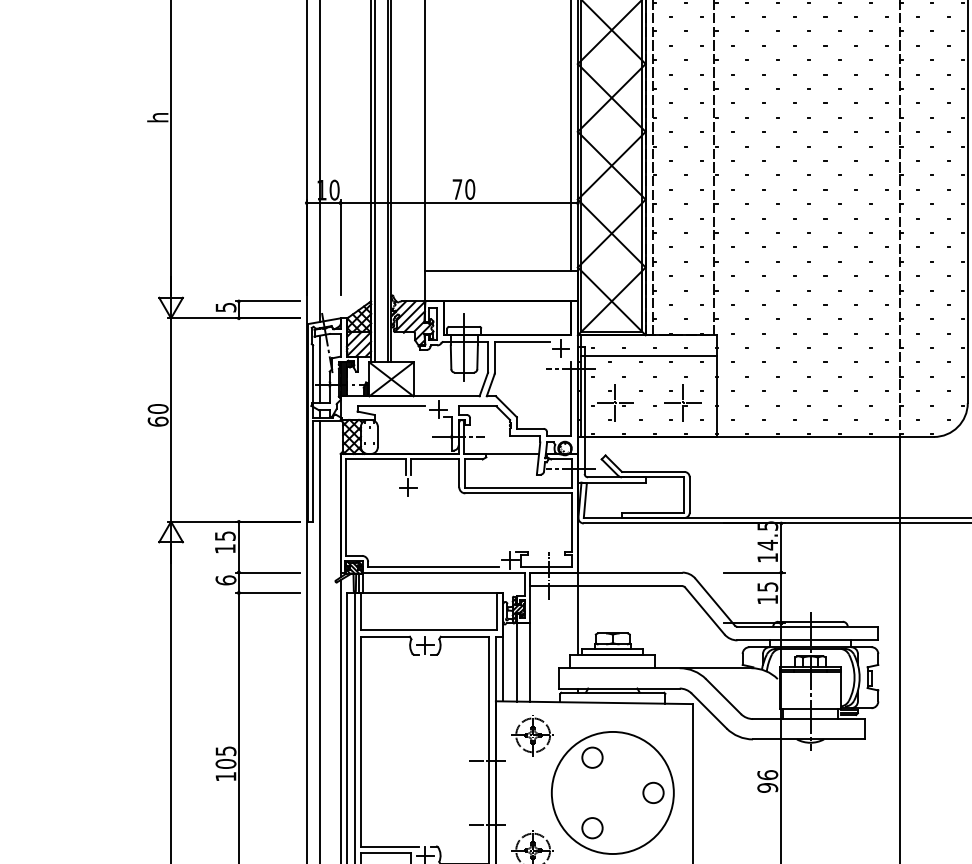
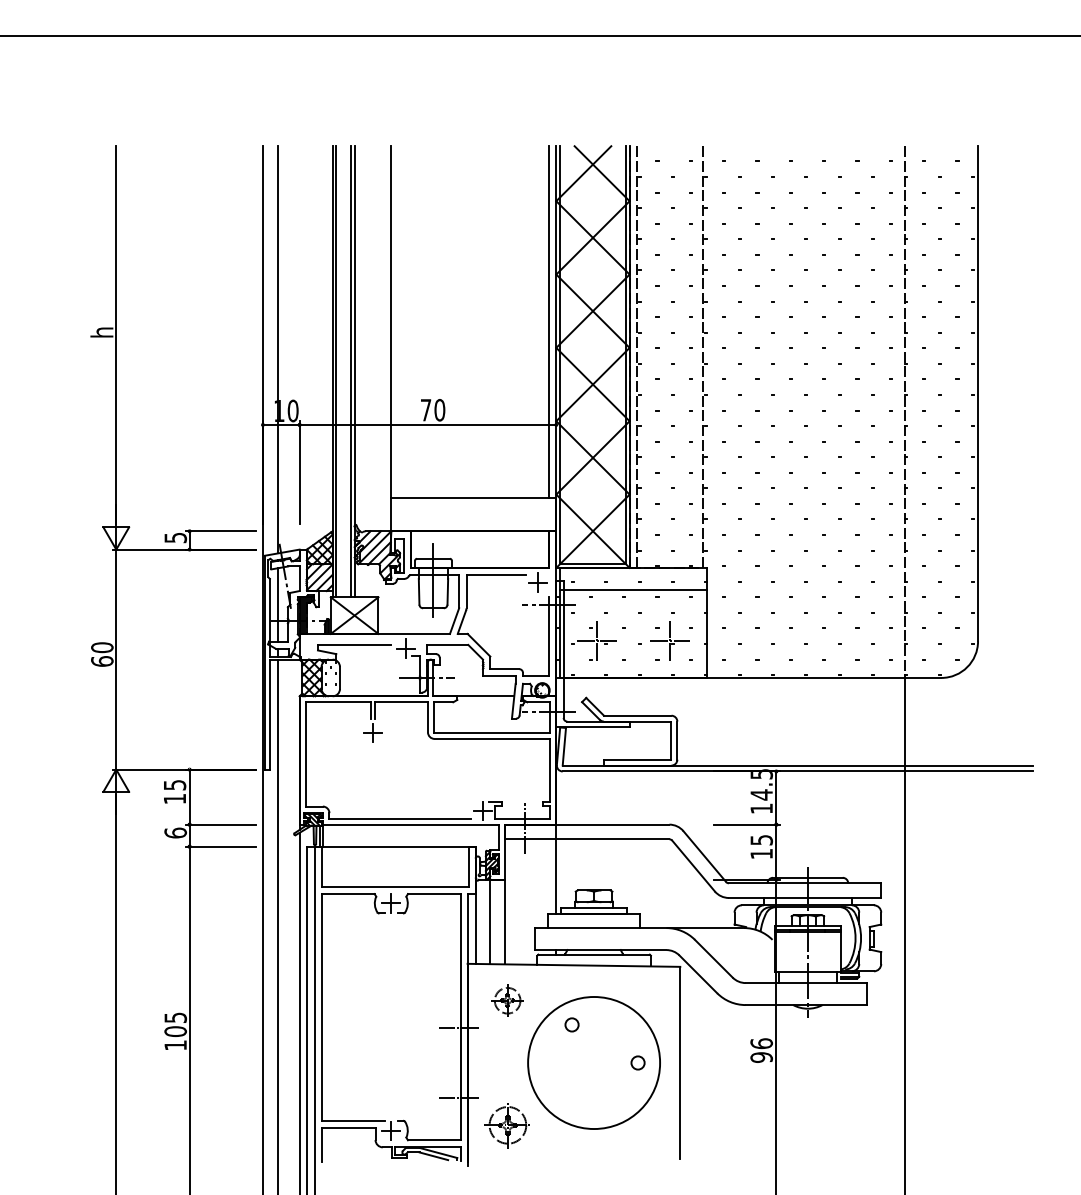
part: (531, 735) -> (506, 1000), size x0.7
circle: (591, 757) -> (571, 1024), size x0.6
circle: (652, 792) -> (637, 1062), size x0.6
circle: (591, 827) -> (571, 1100), removed

